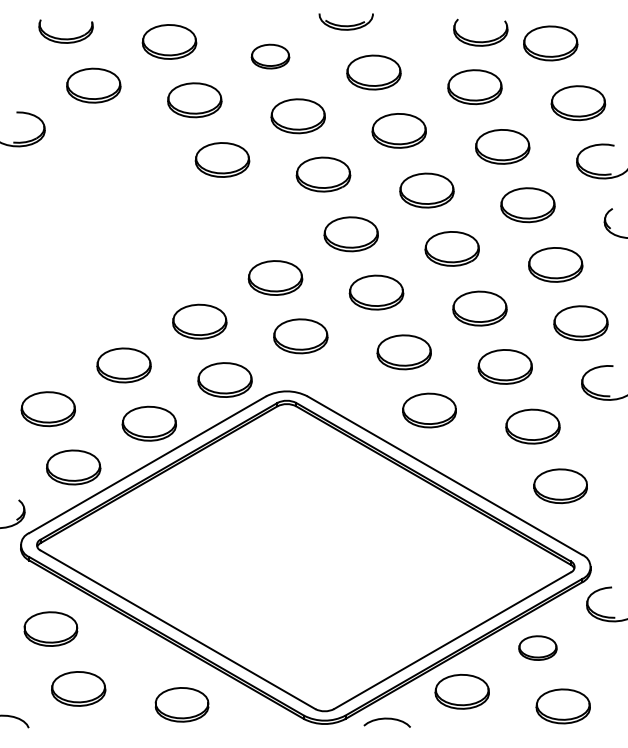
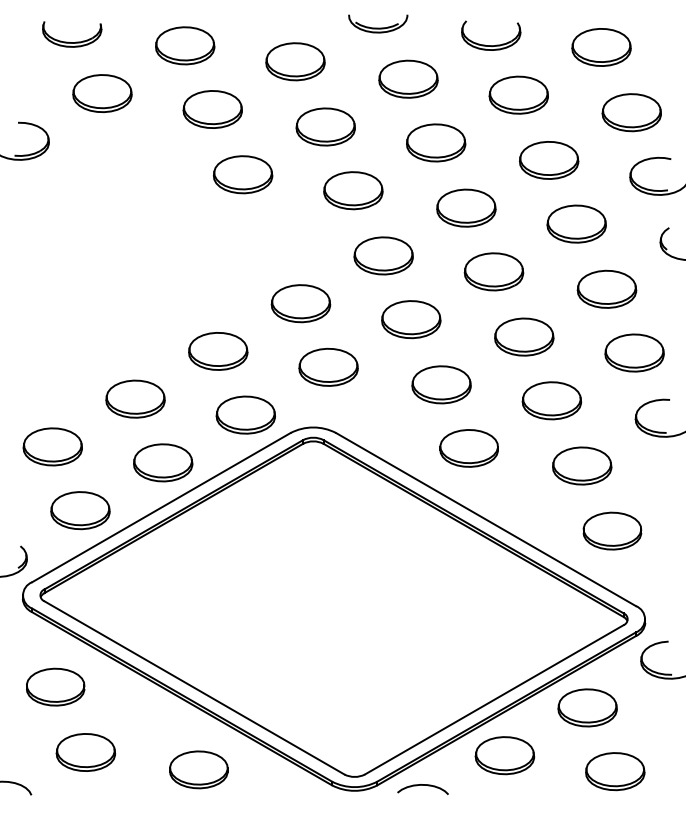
part: (481, 41) -> (491, 45), moved
part: (270, 56) -> (295, 61), size x1.43
part: (537, 647) -> (587, 707), size x1.43

